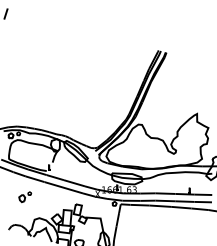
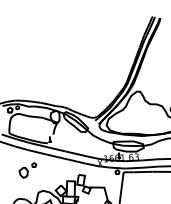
part: (24, 197) -> (27, 170), size x1.43

